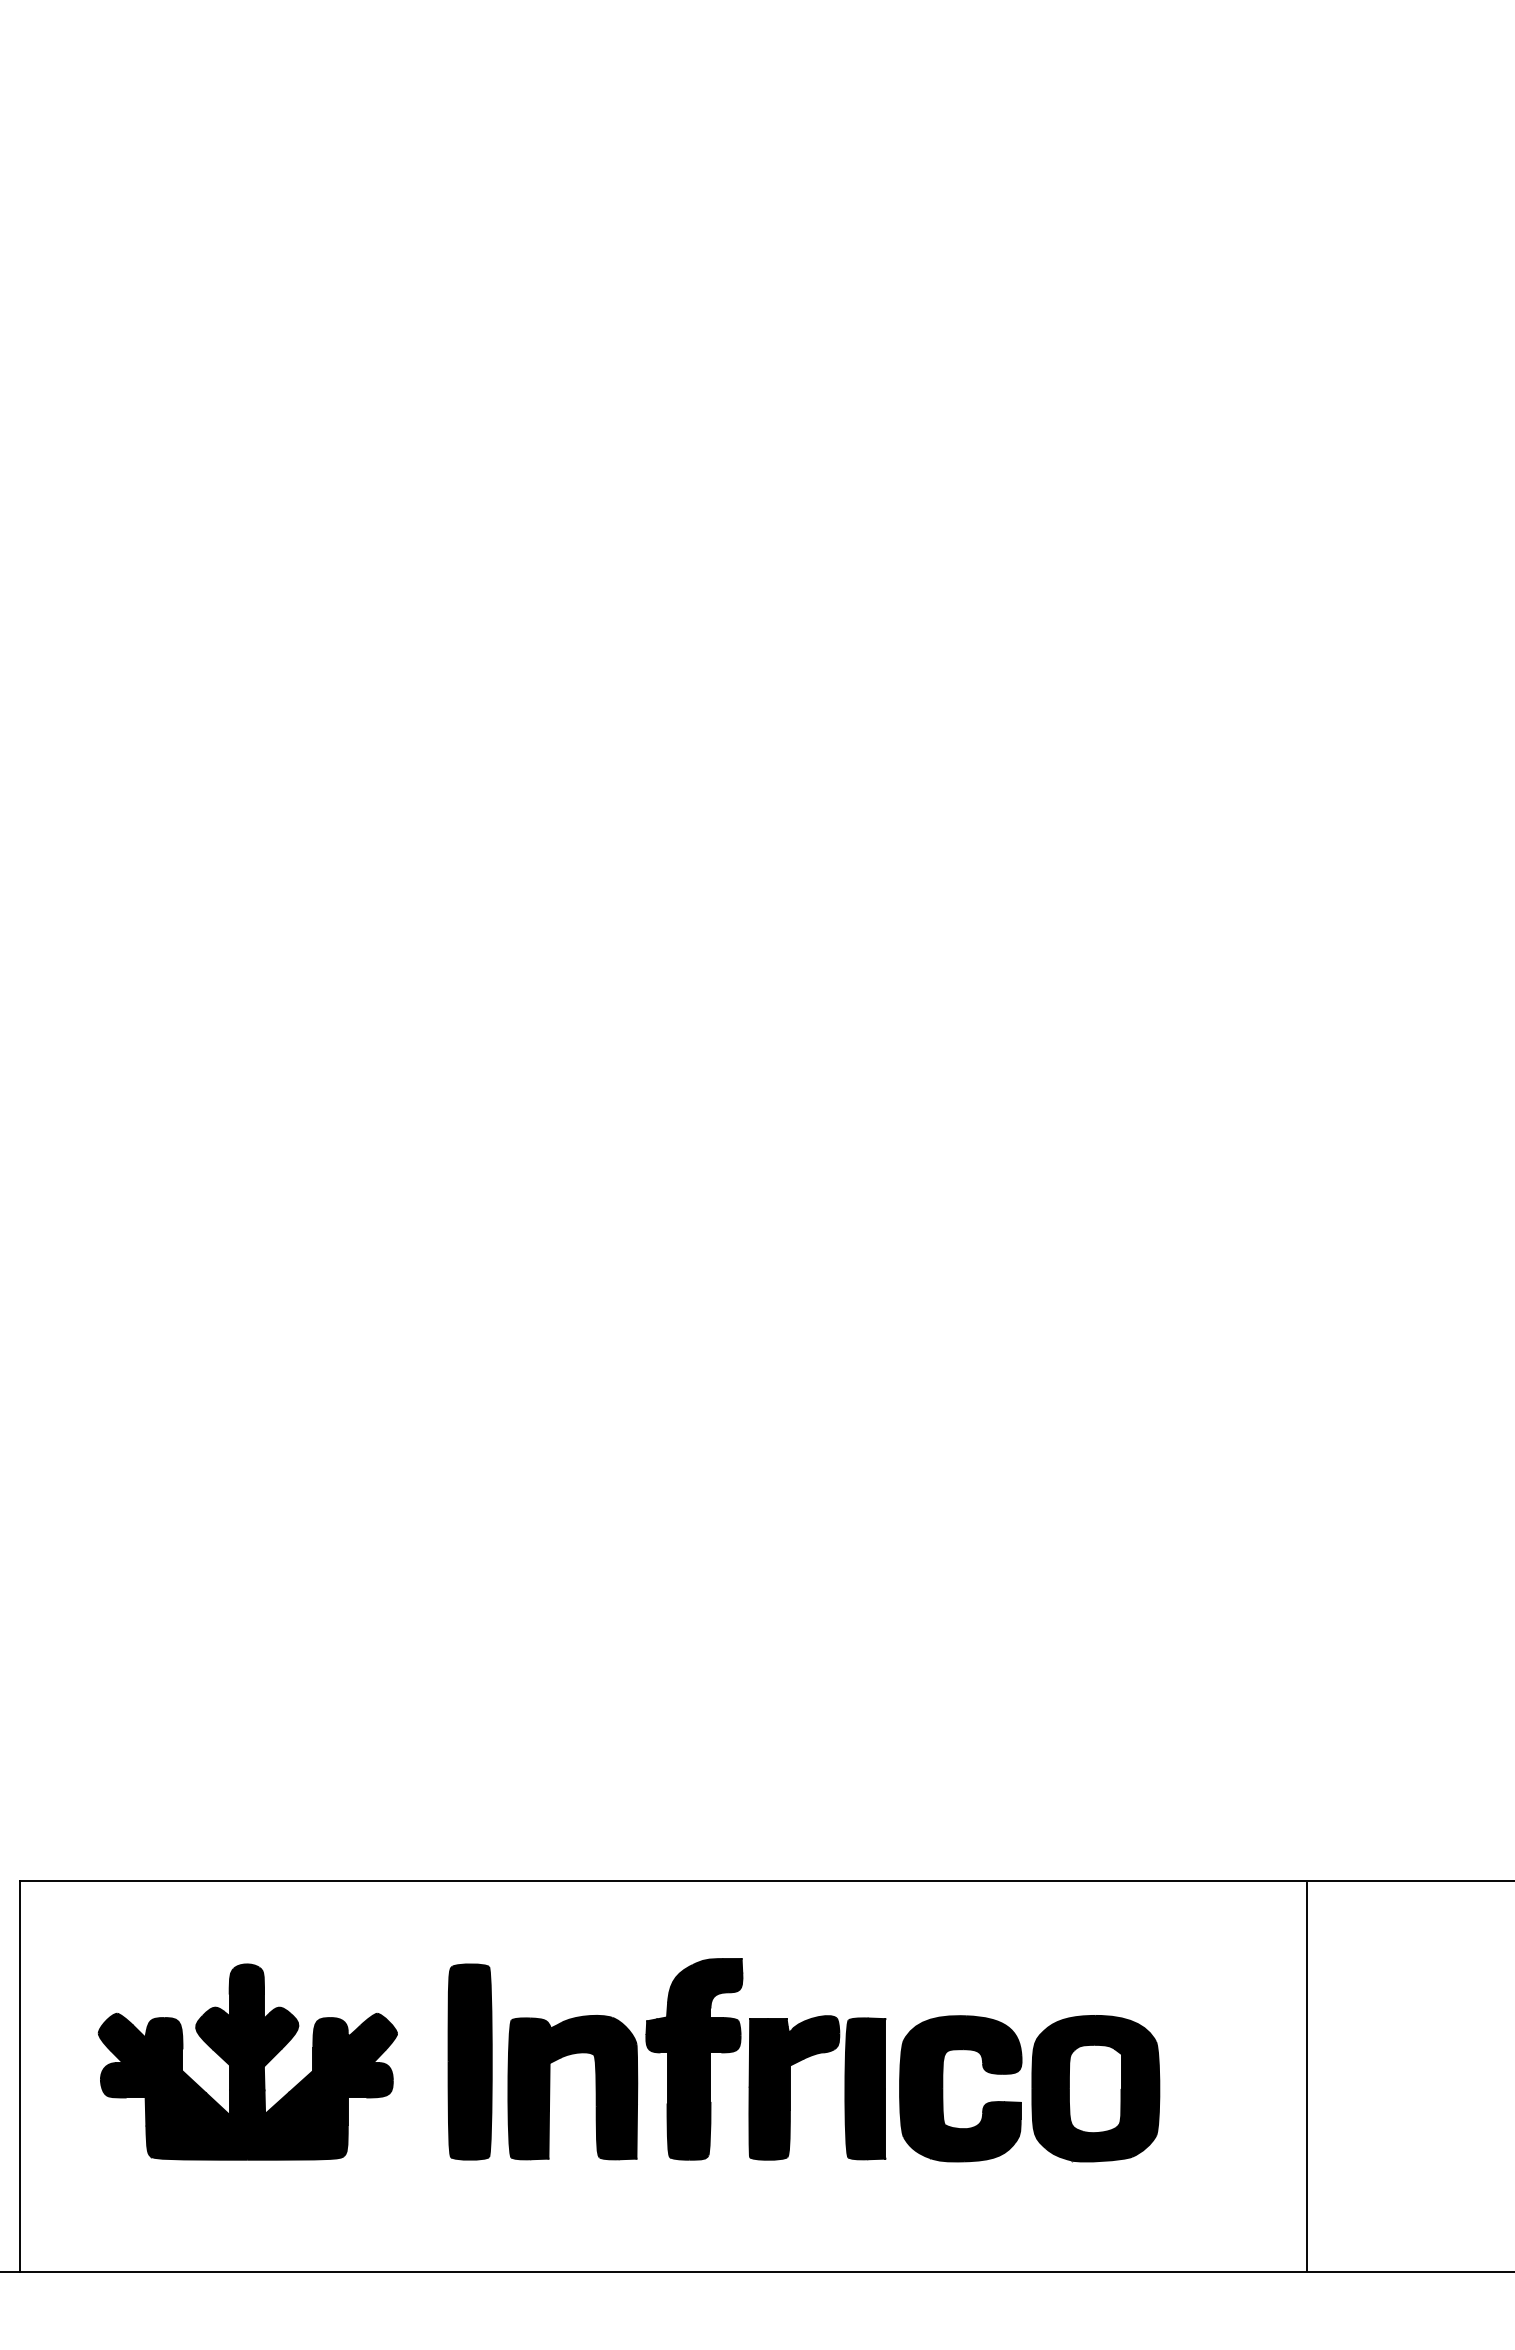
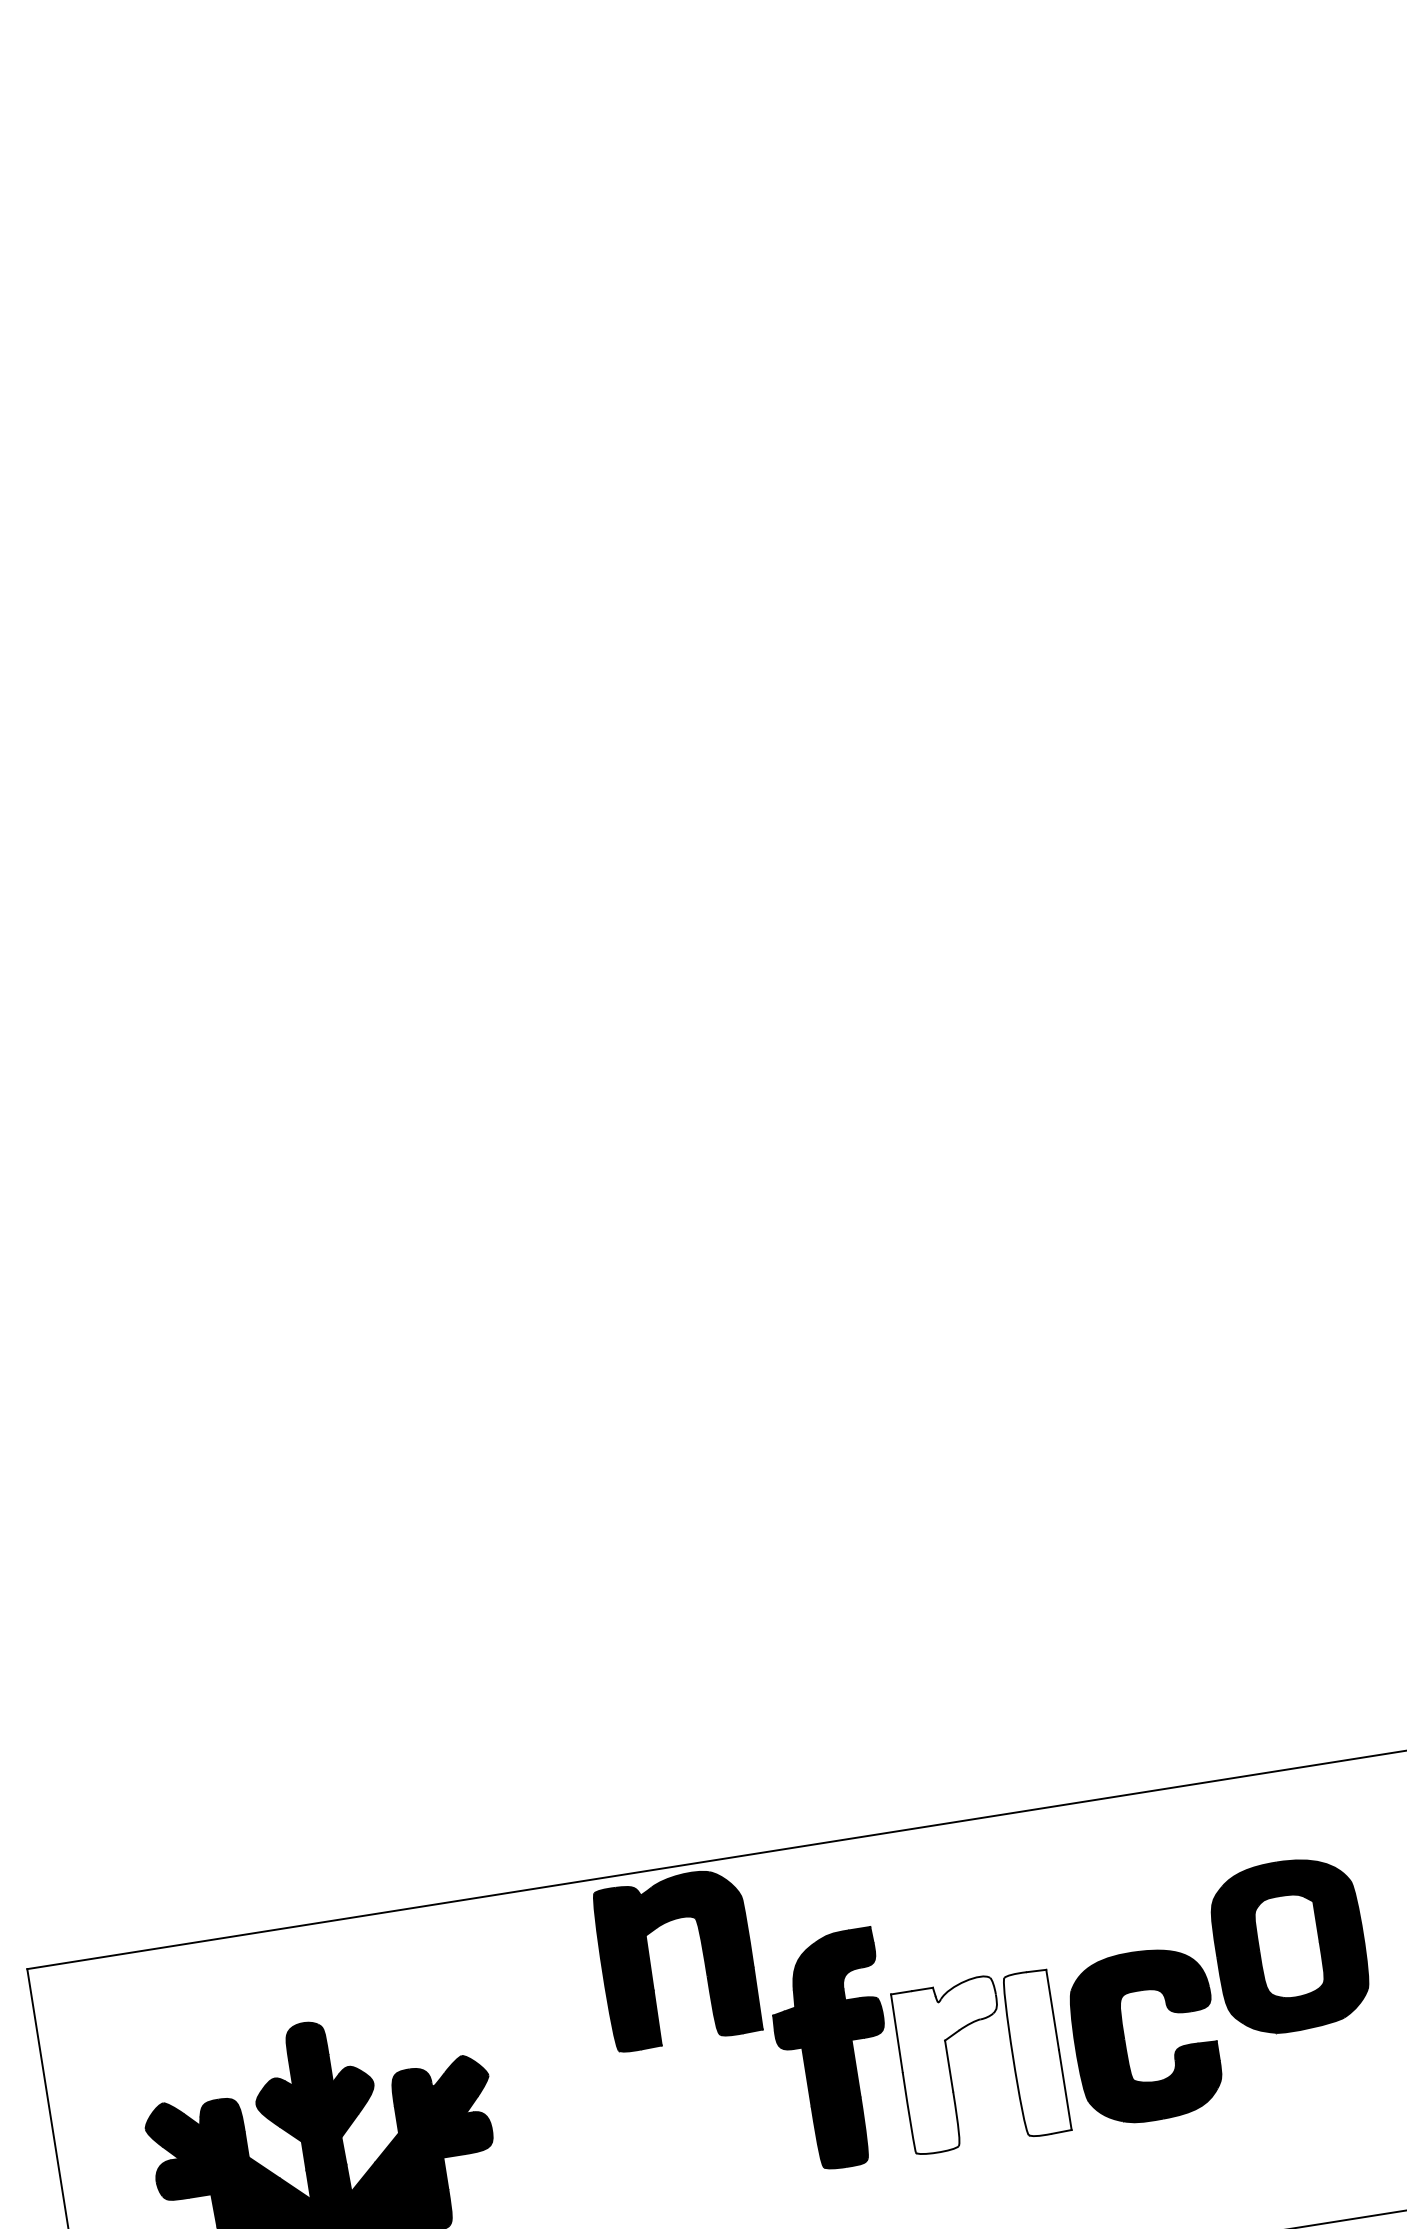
part: (469, 2061) -> (576, 2094), removed
part: (550, 2087) -> (651, 1963), moved
fill: (794, 2087) -> (954, 2064), removed
fill: (865, 2088) -> (1036, 2053), removed
part: (1095, 2088) -> (1289, 1945), moved

